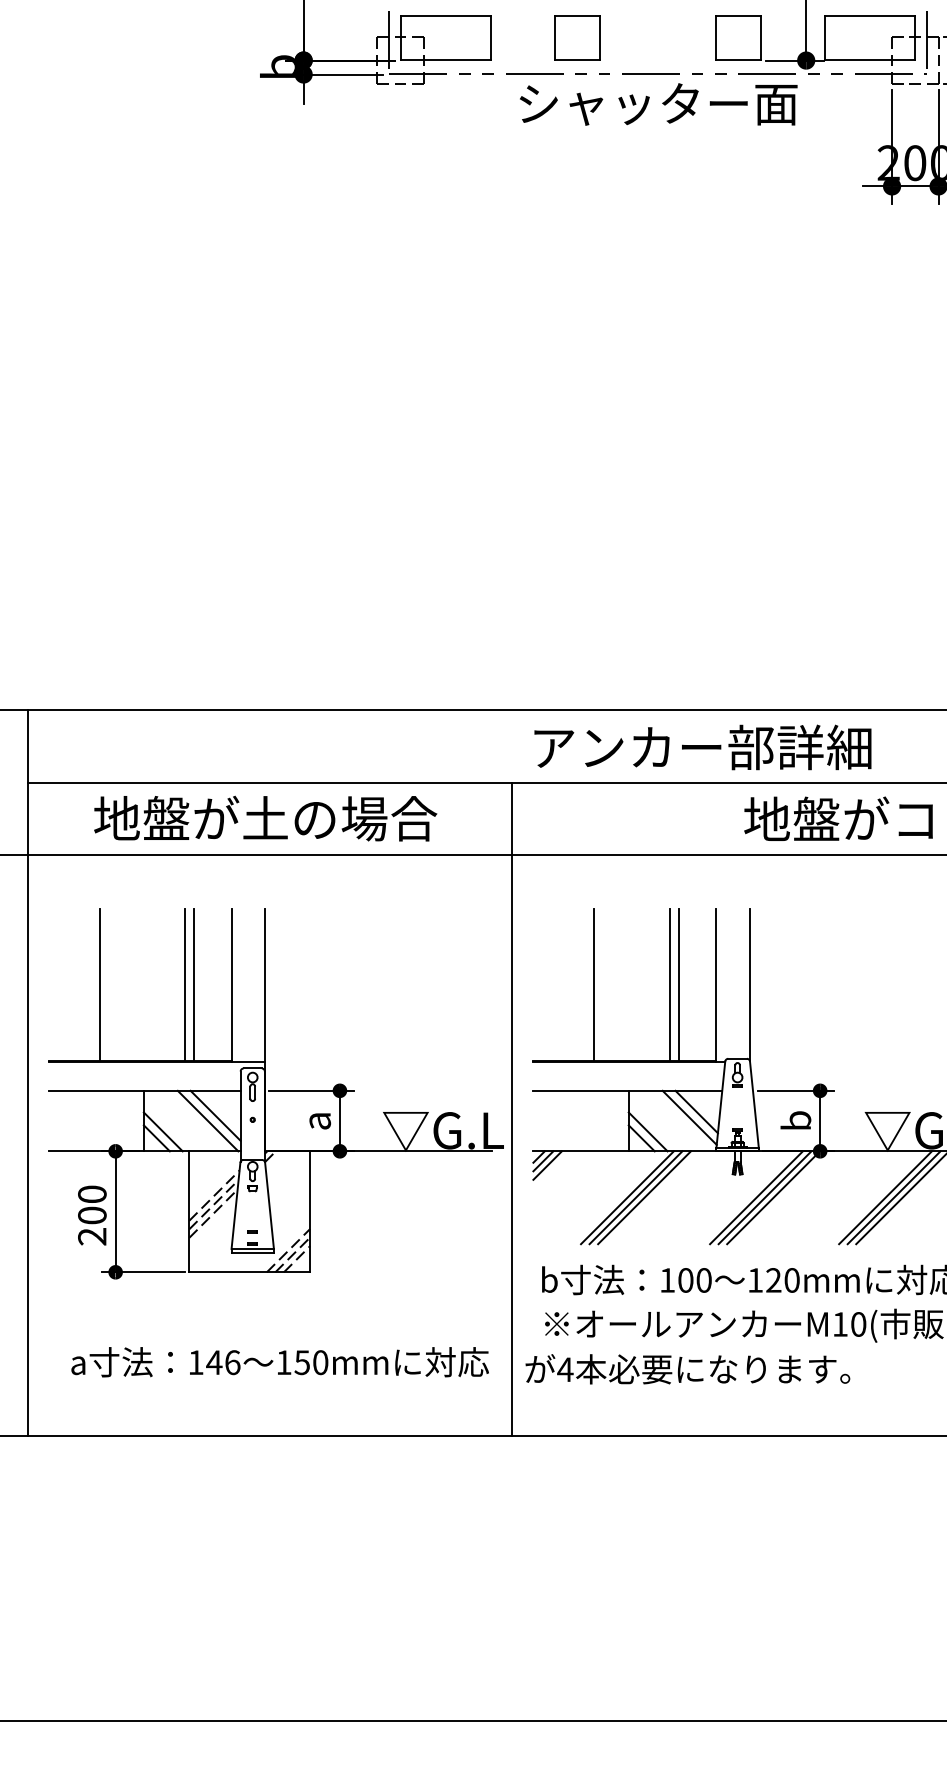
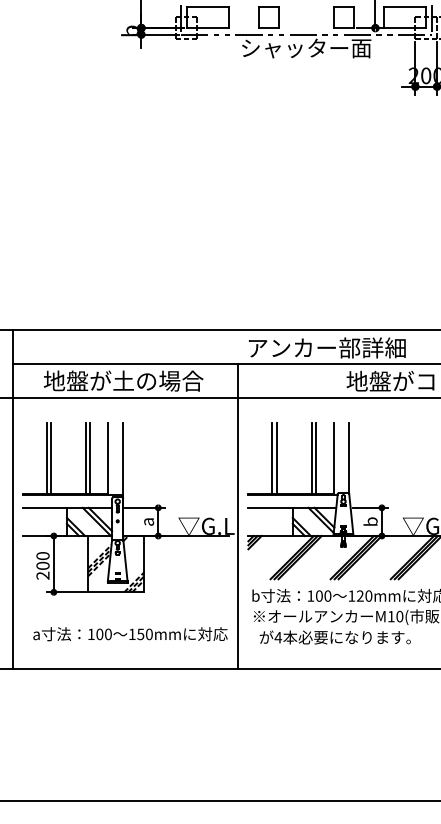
line: (108, 984) -> (50, 458), added
line: (585, 984) -> (272, 458), added
text: (222, 1362) -> (103, 634), 146 -> 100
text: (686, 1369) -> (334, 637), moved

